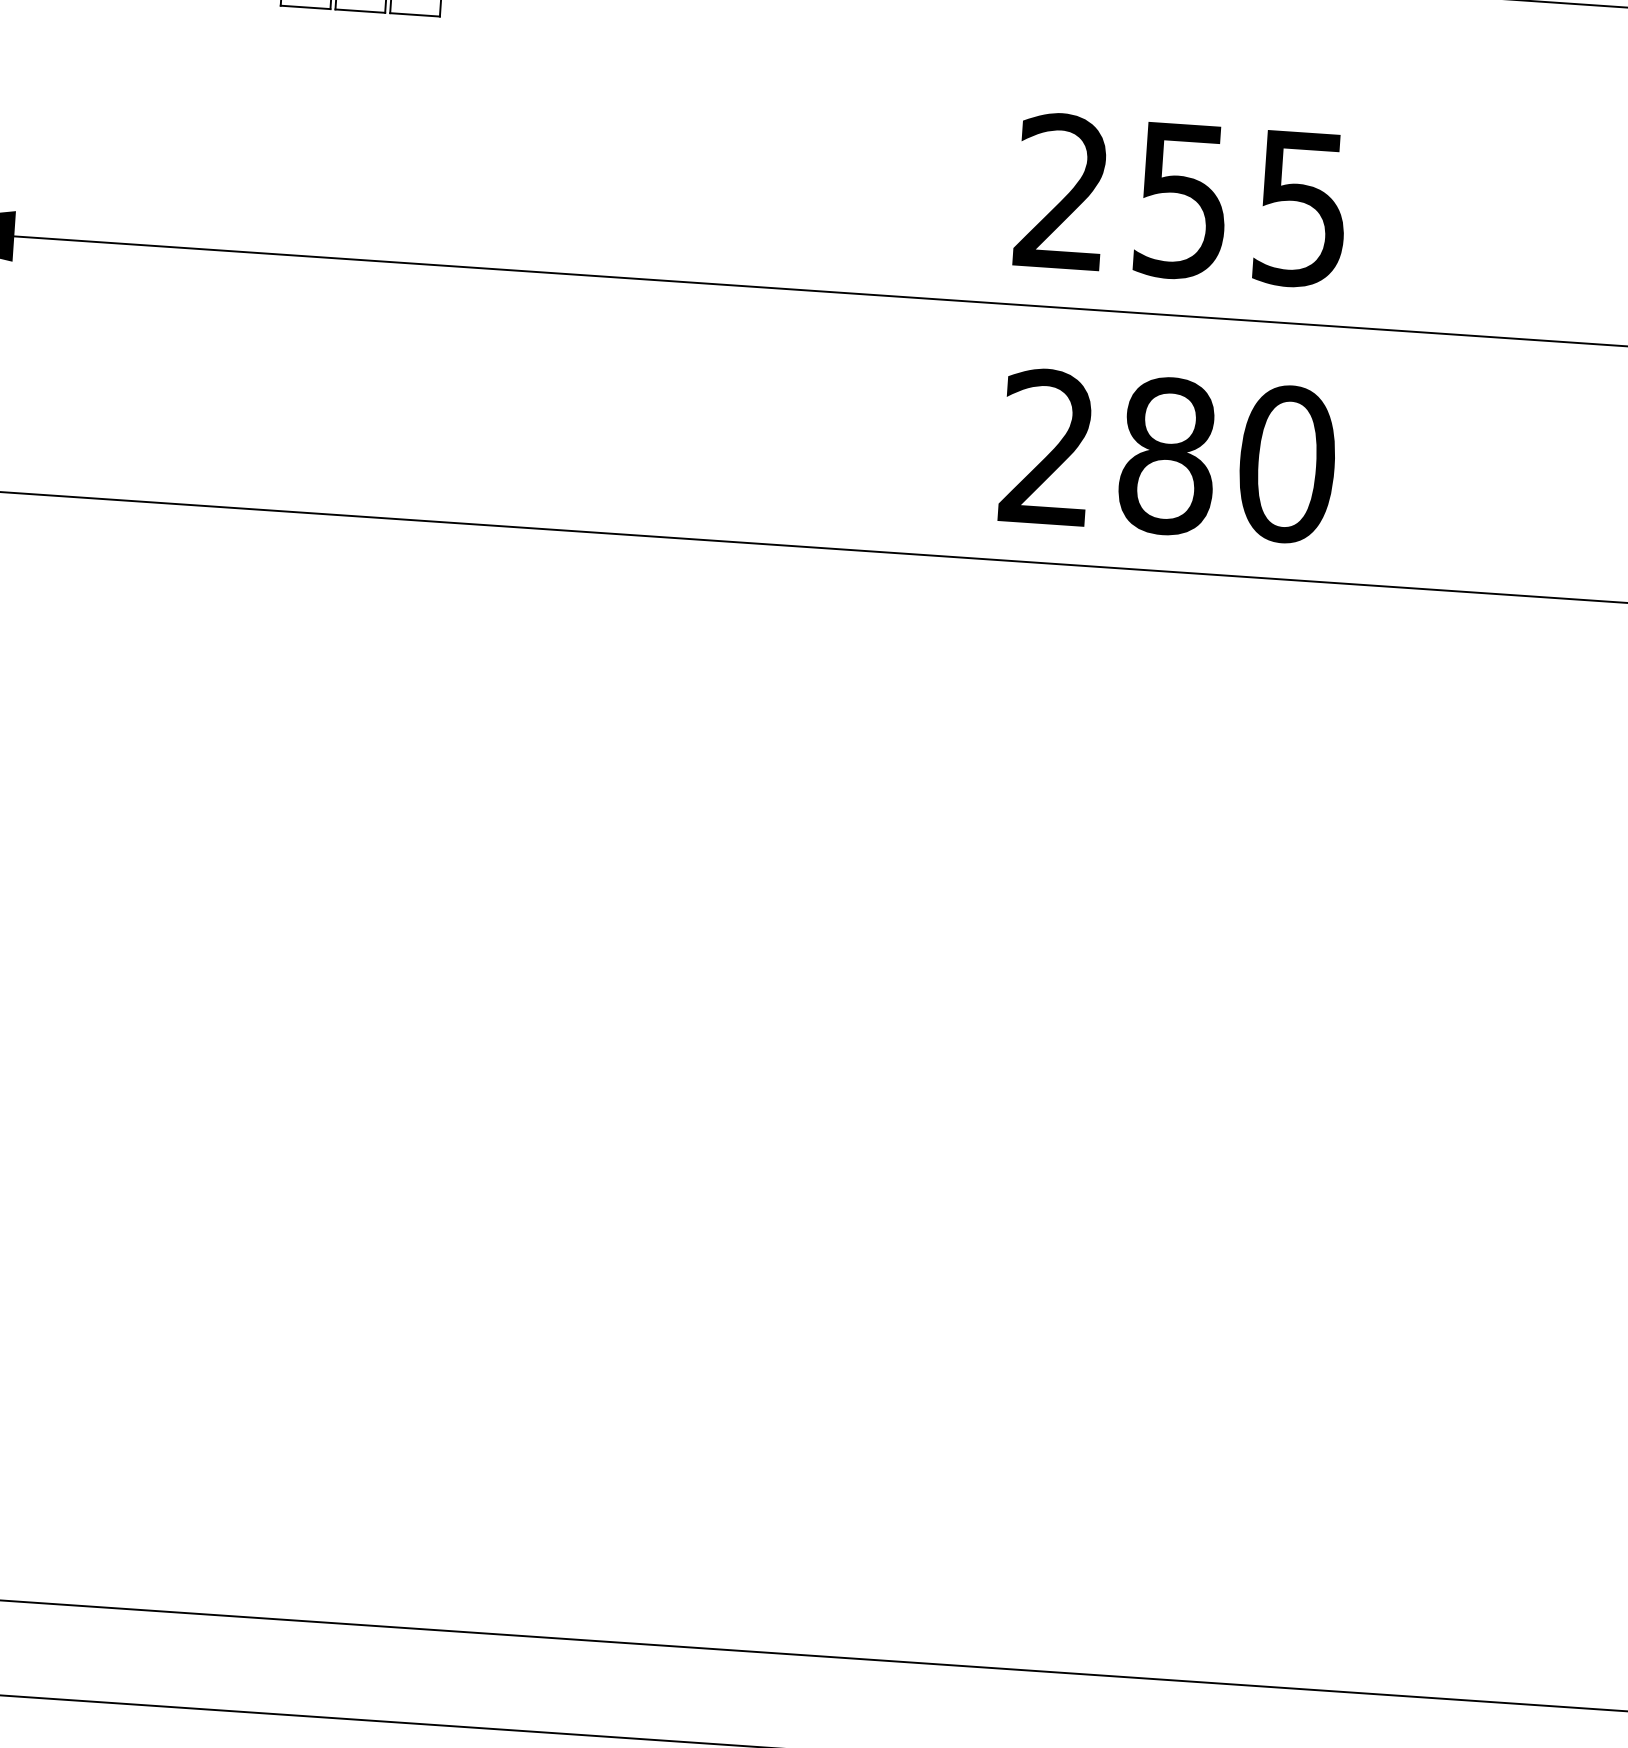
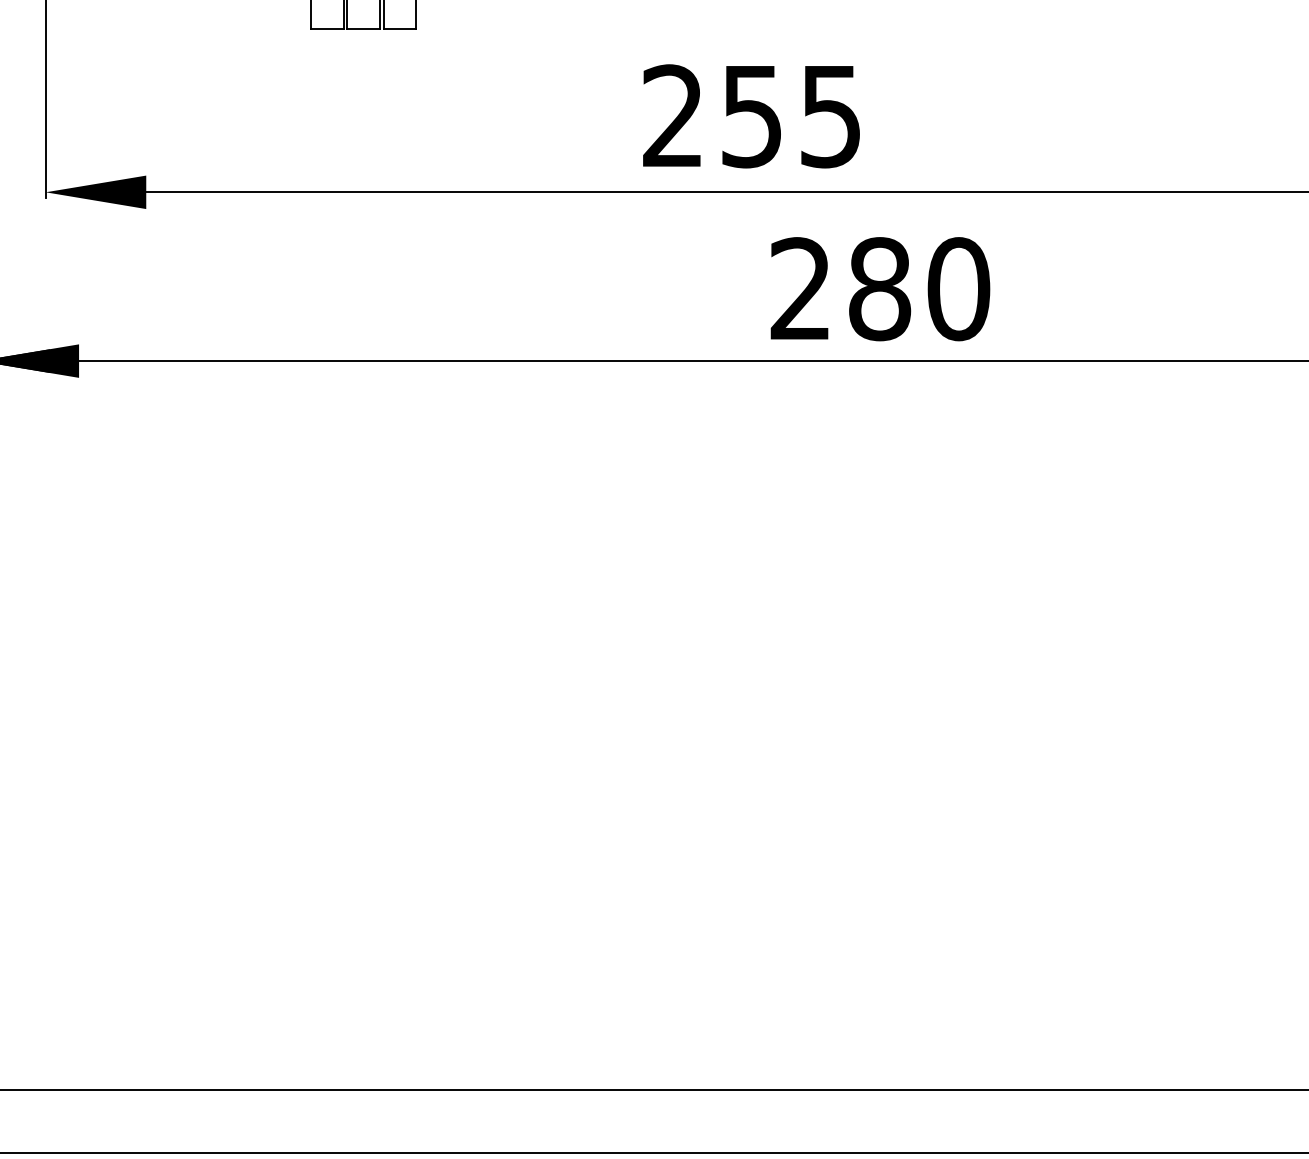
text: (1181, 200) -> (751, 116), moved
text: (1168, 456) -> (880, 289), moved

